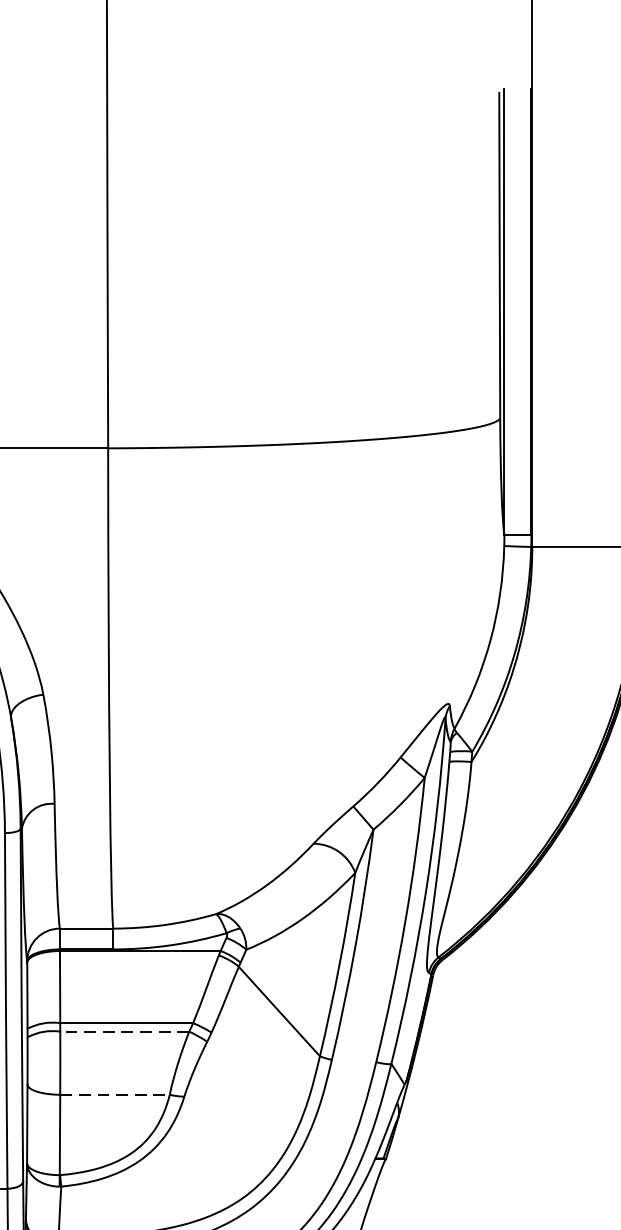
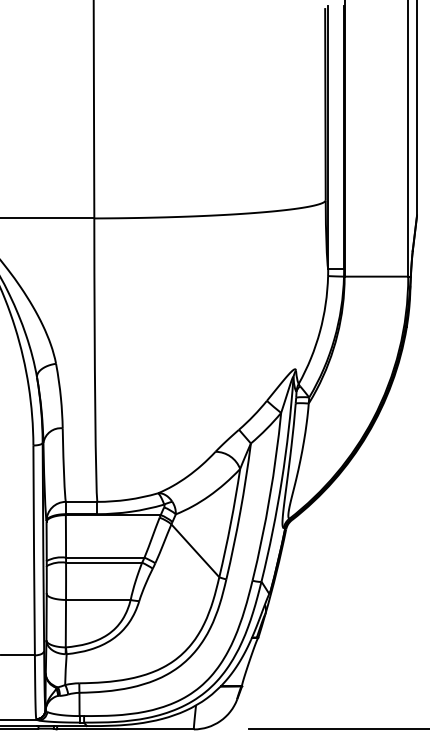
line: (123, 1031) -> (103, 562), dashed -> solid
line: (115, 1094) -> (98, 599), dashed -> solid

